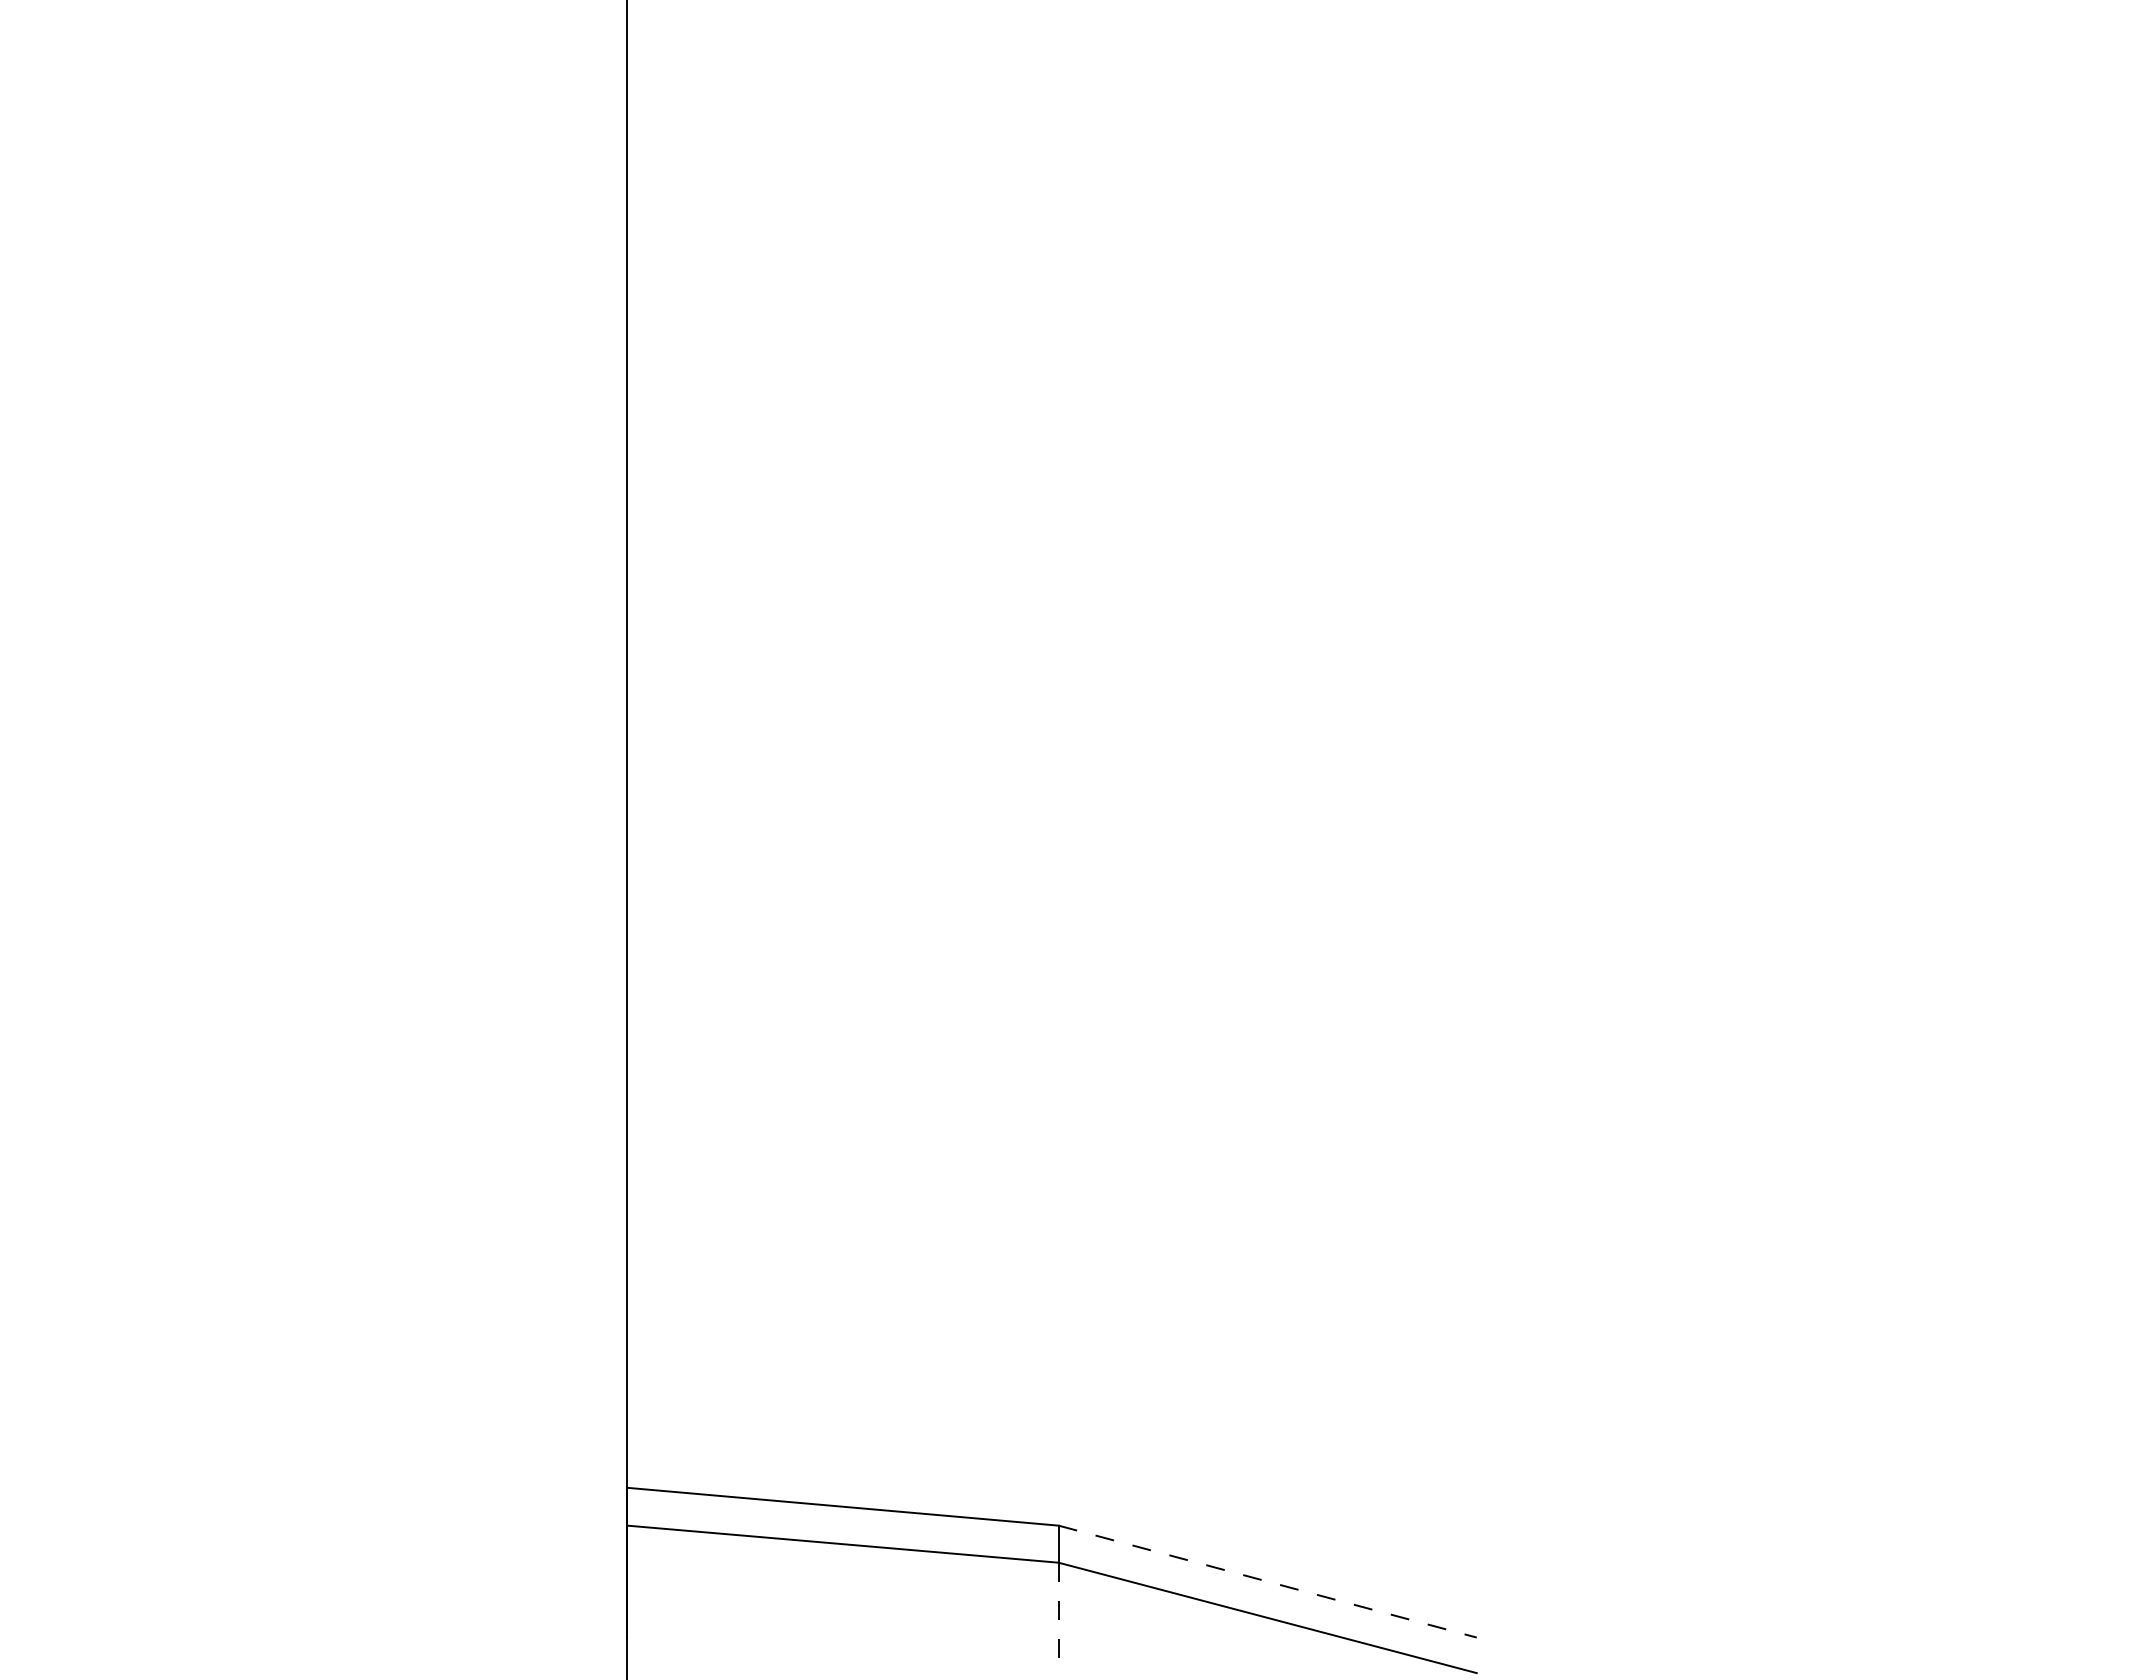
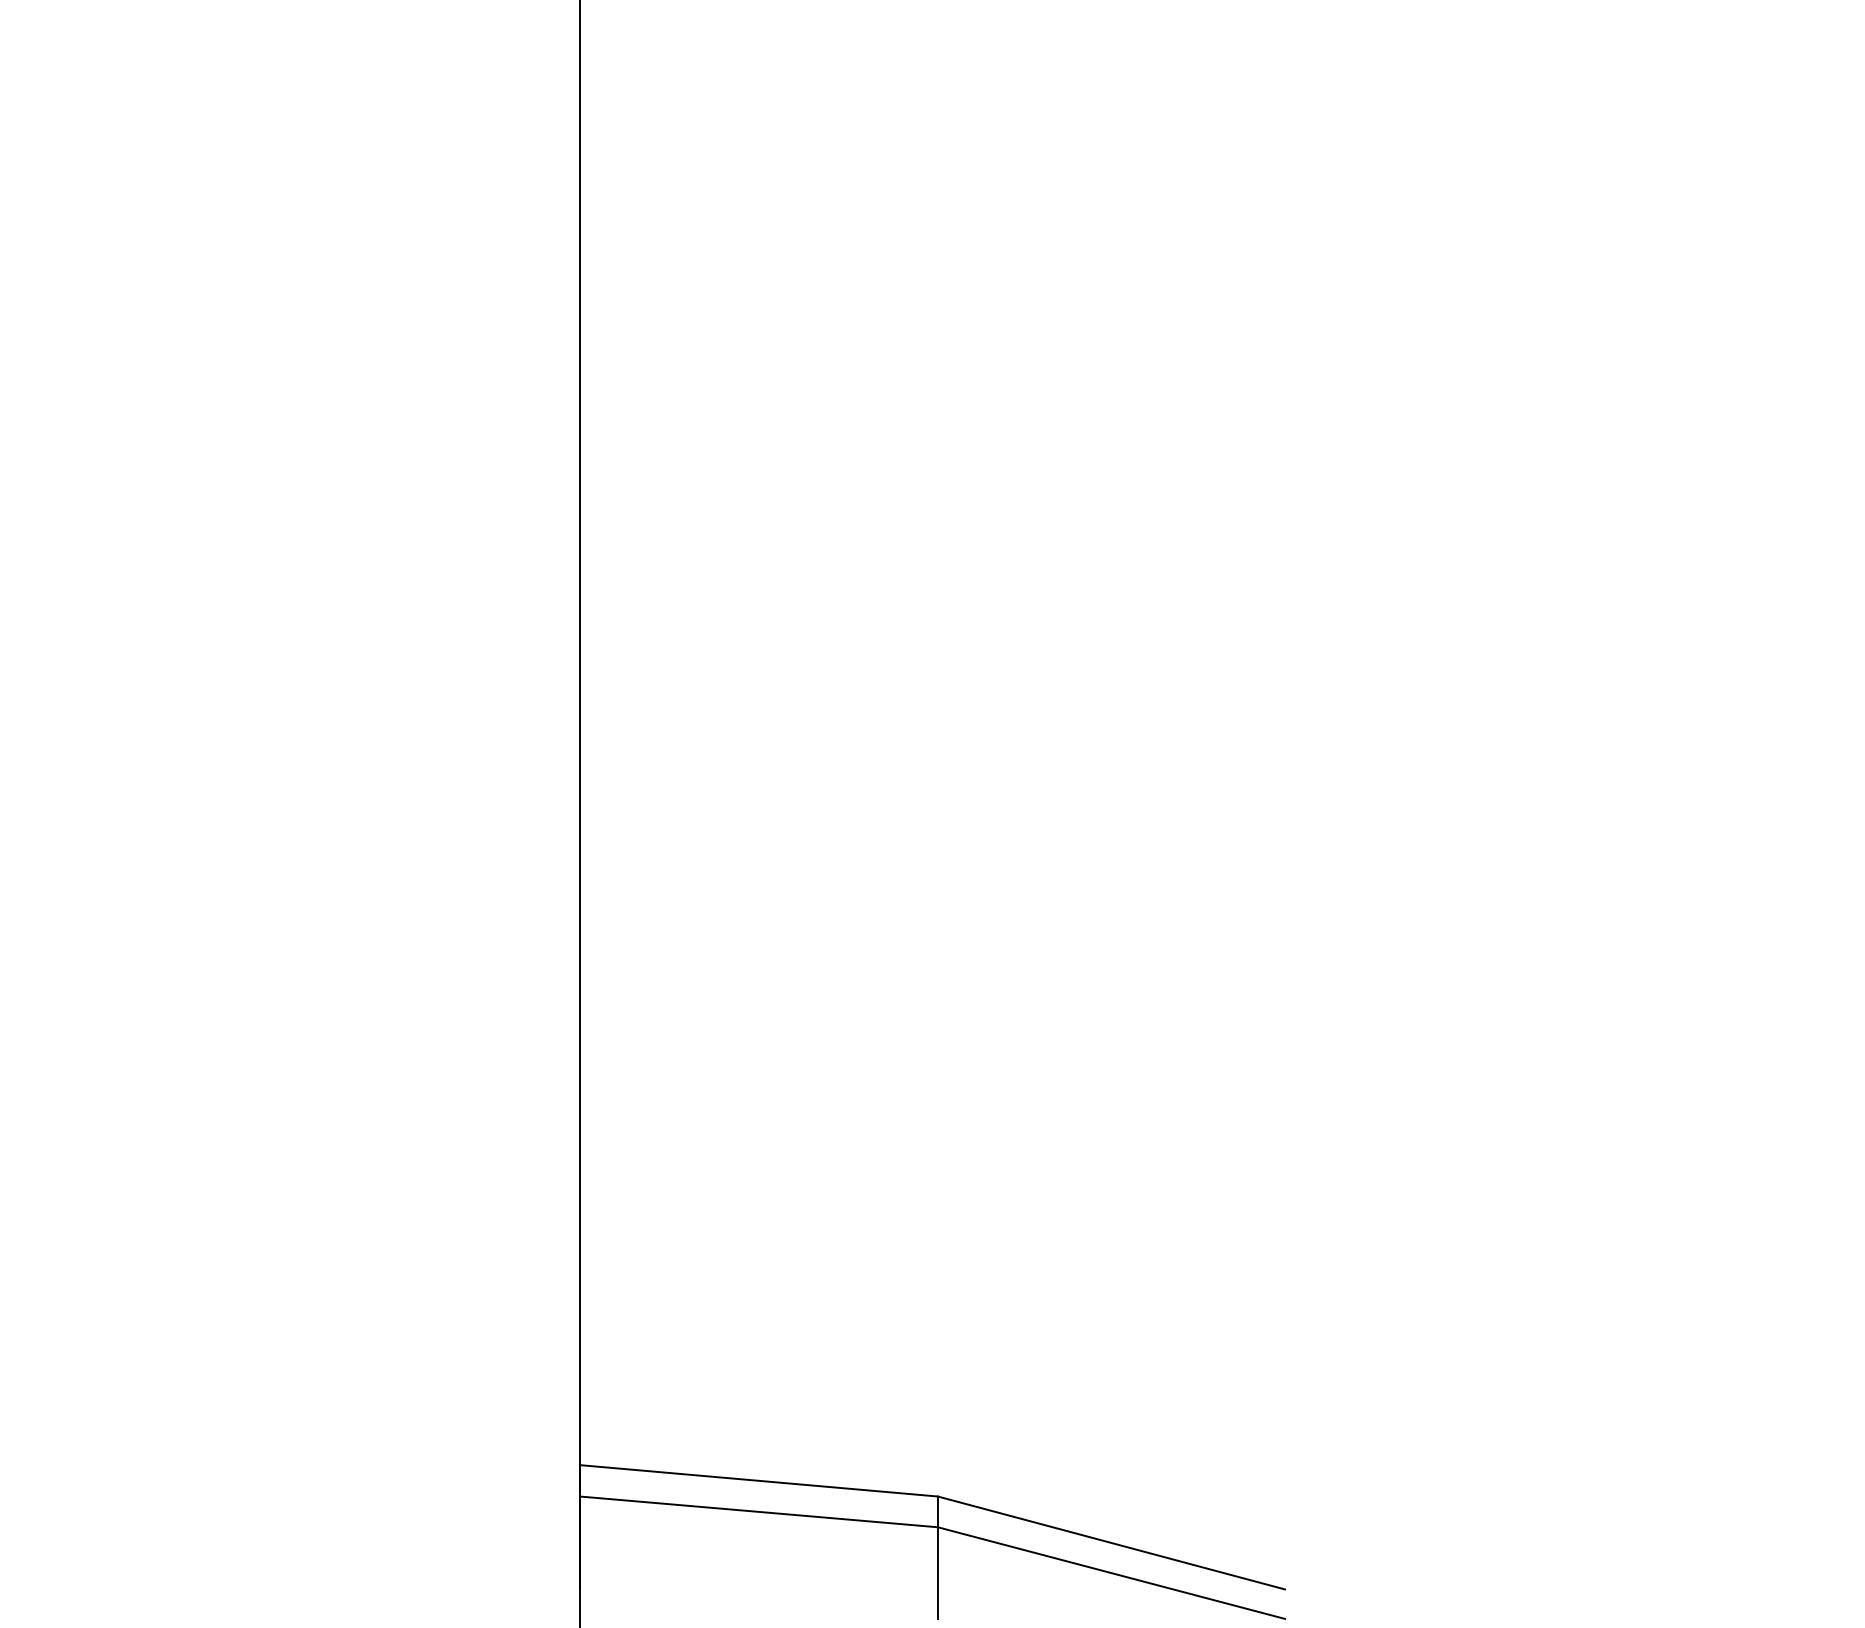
line: (1267, 1581) -> (1111, 1542), dashed -> solid
line: (1058, 1618) -> (937, 1573), dashed -> solid

